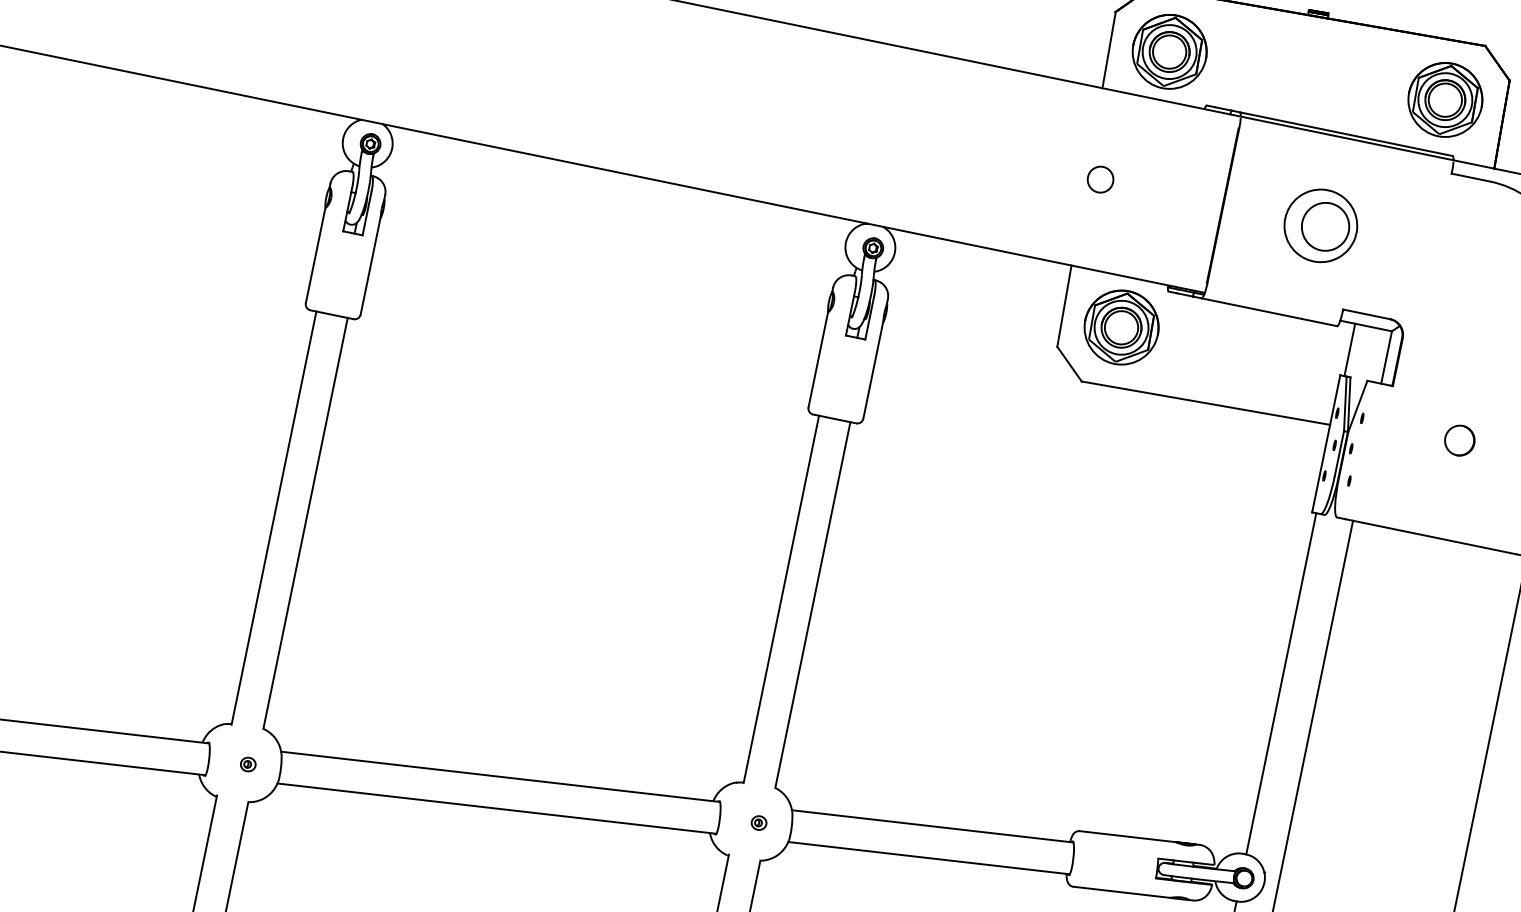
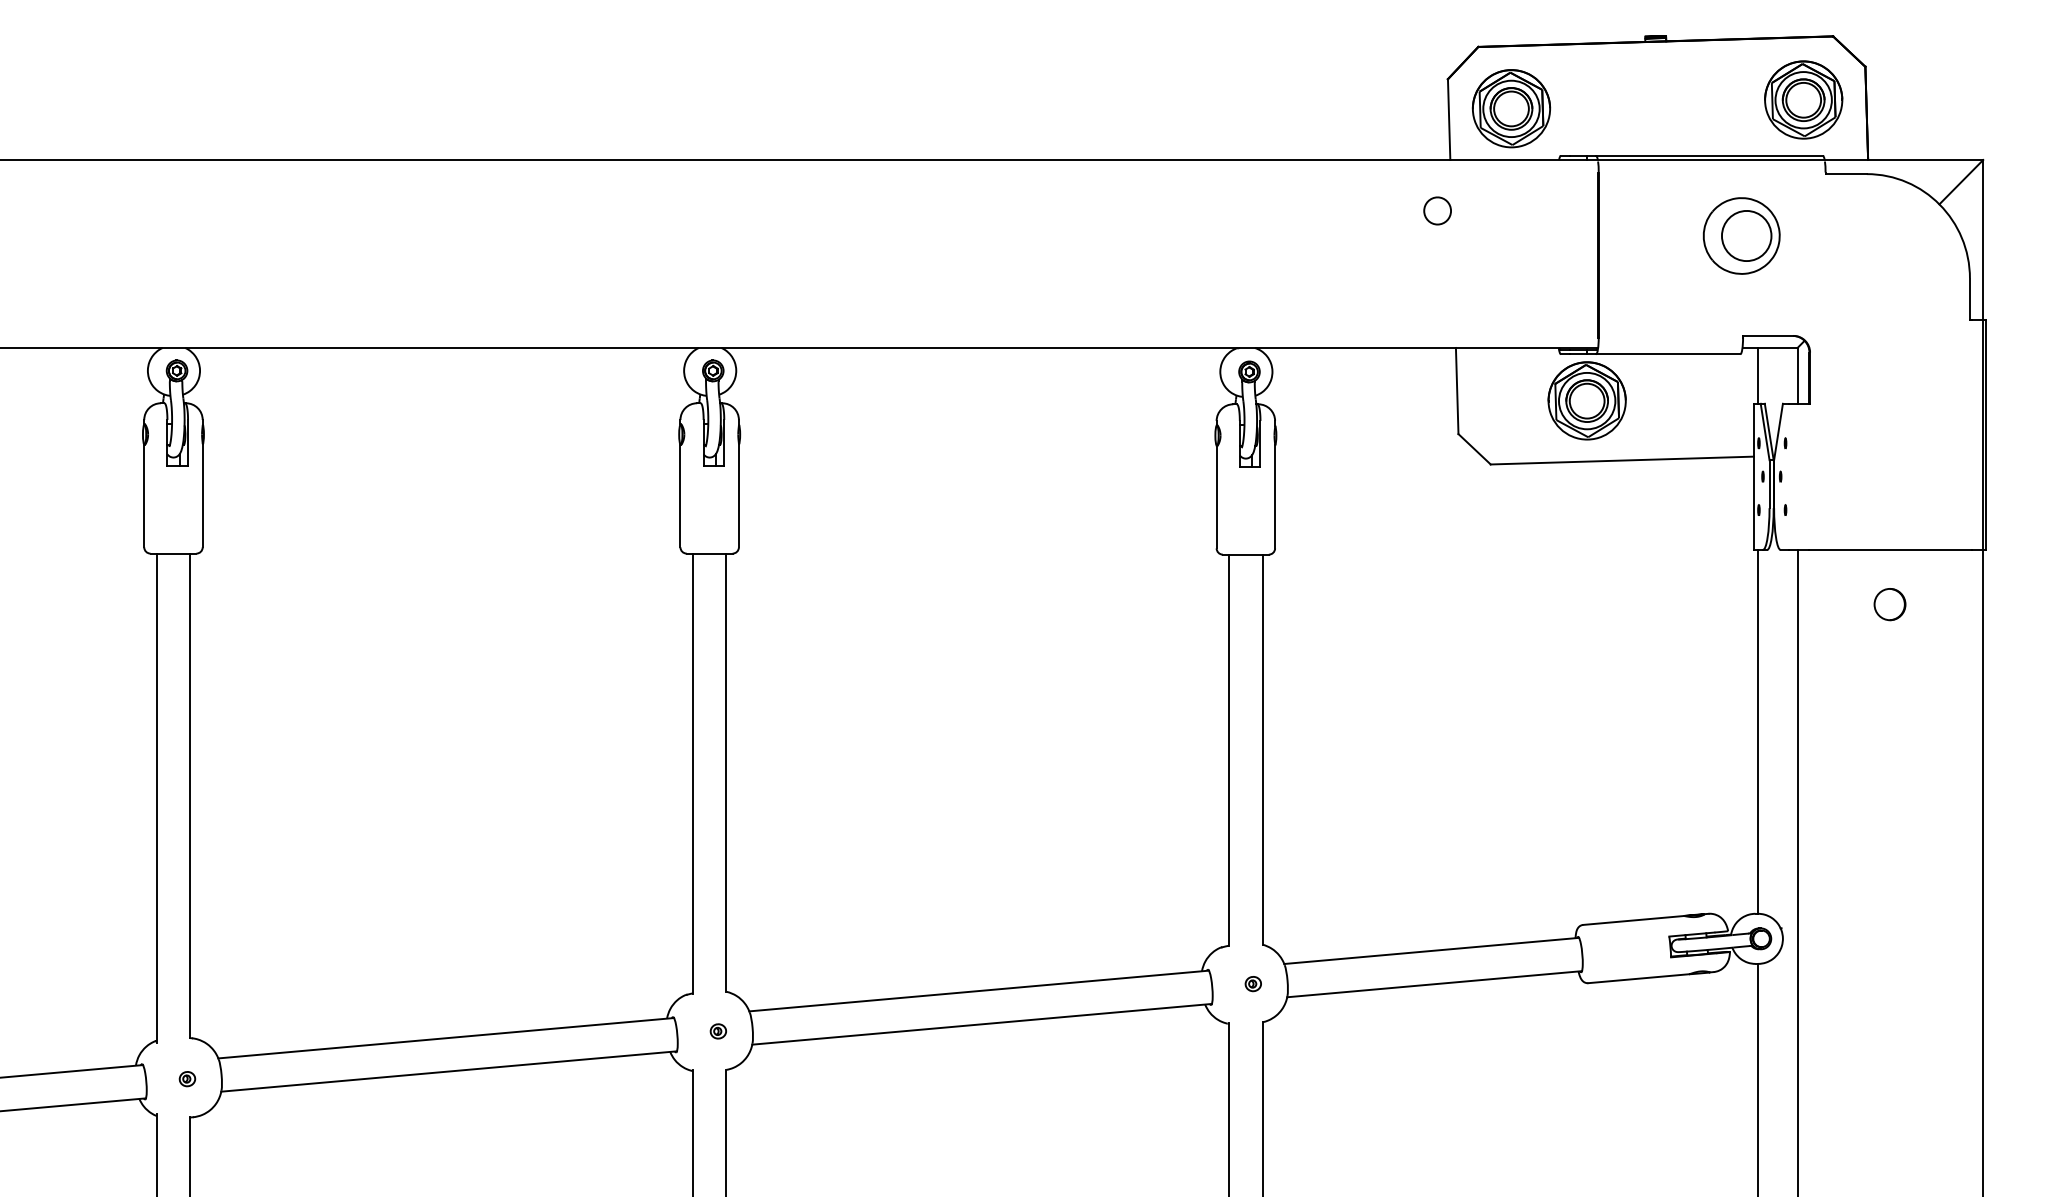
part: (1100, 179) -> (1437, 210), moved
part: (1320, 225) -> (1741, 235), moved
part: (1121, 327) -> (1586, 400), moved
part: (1459, 440) -> (1889, 604), moved

